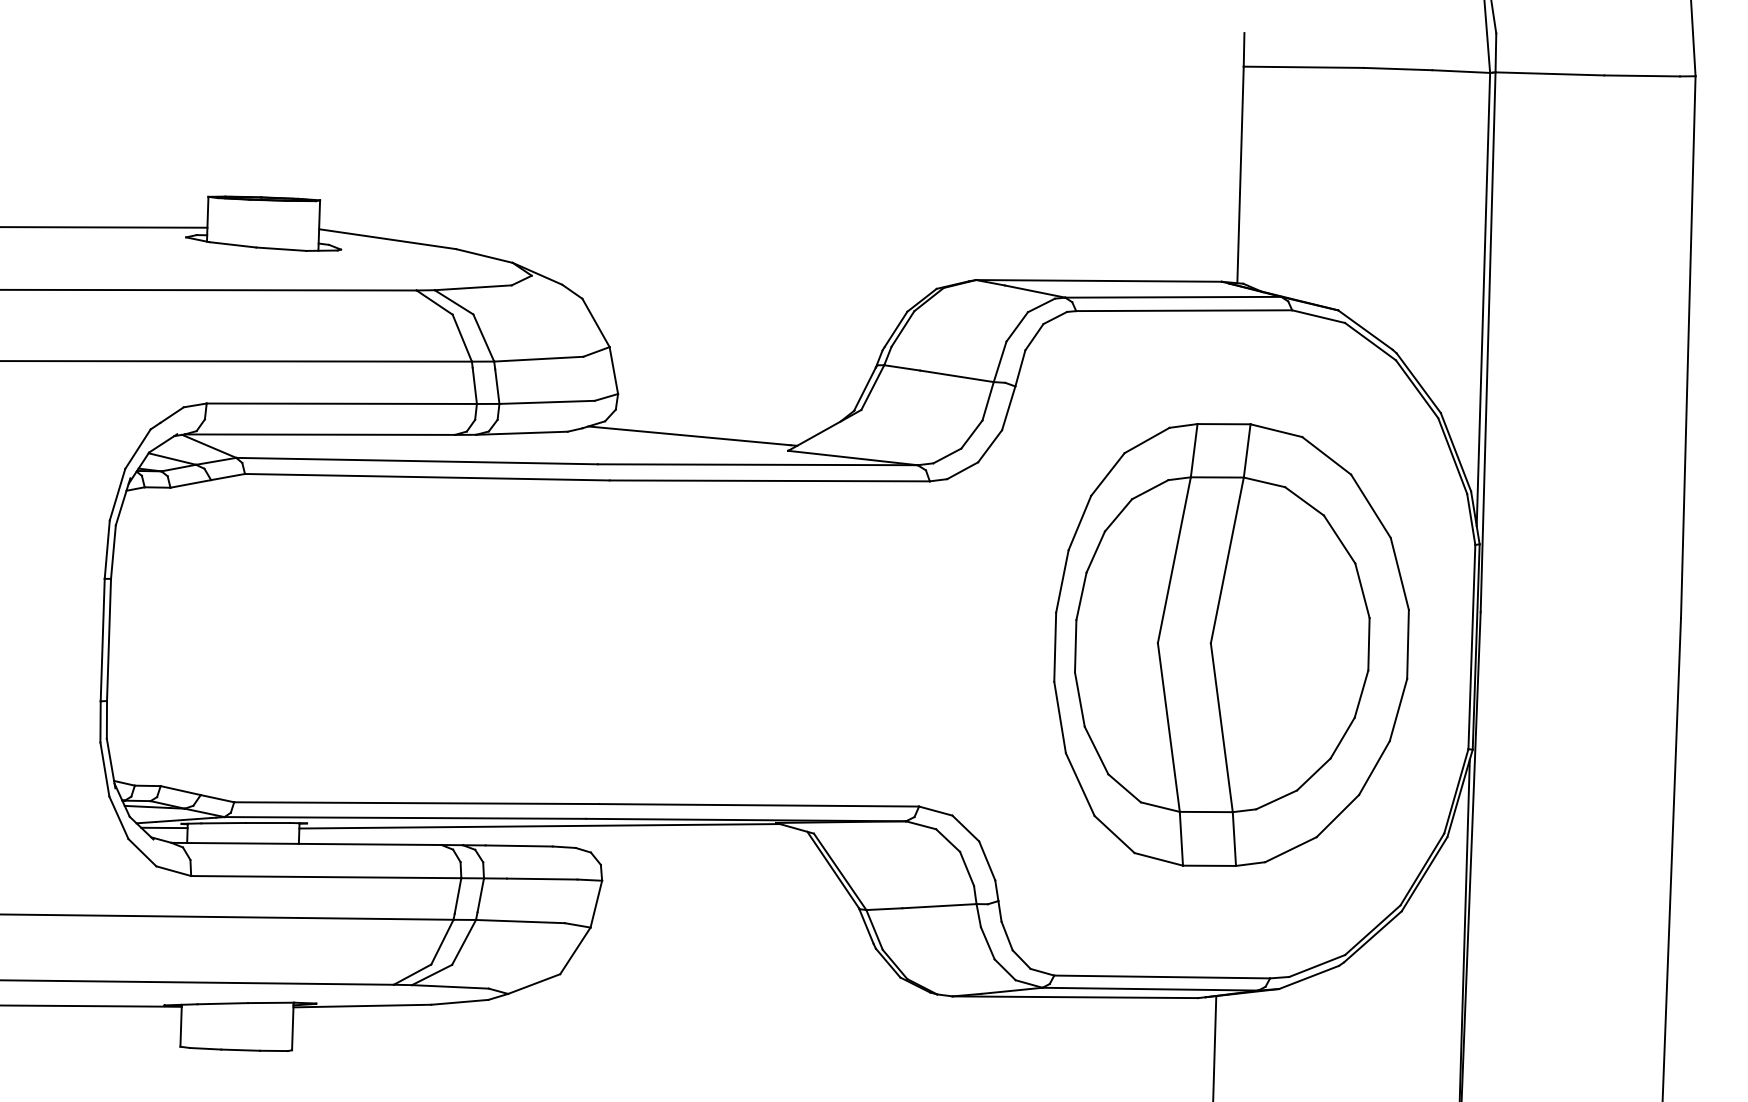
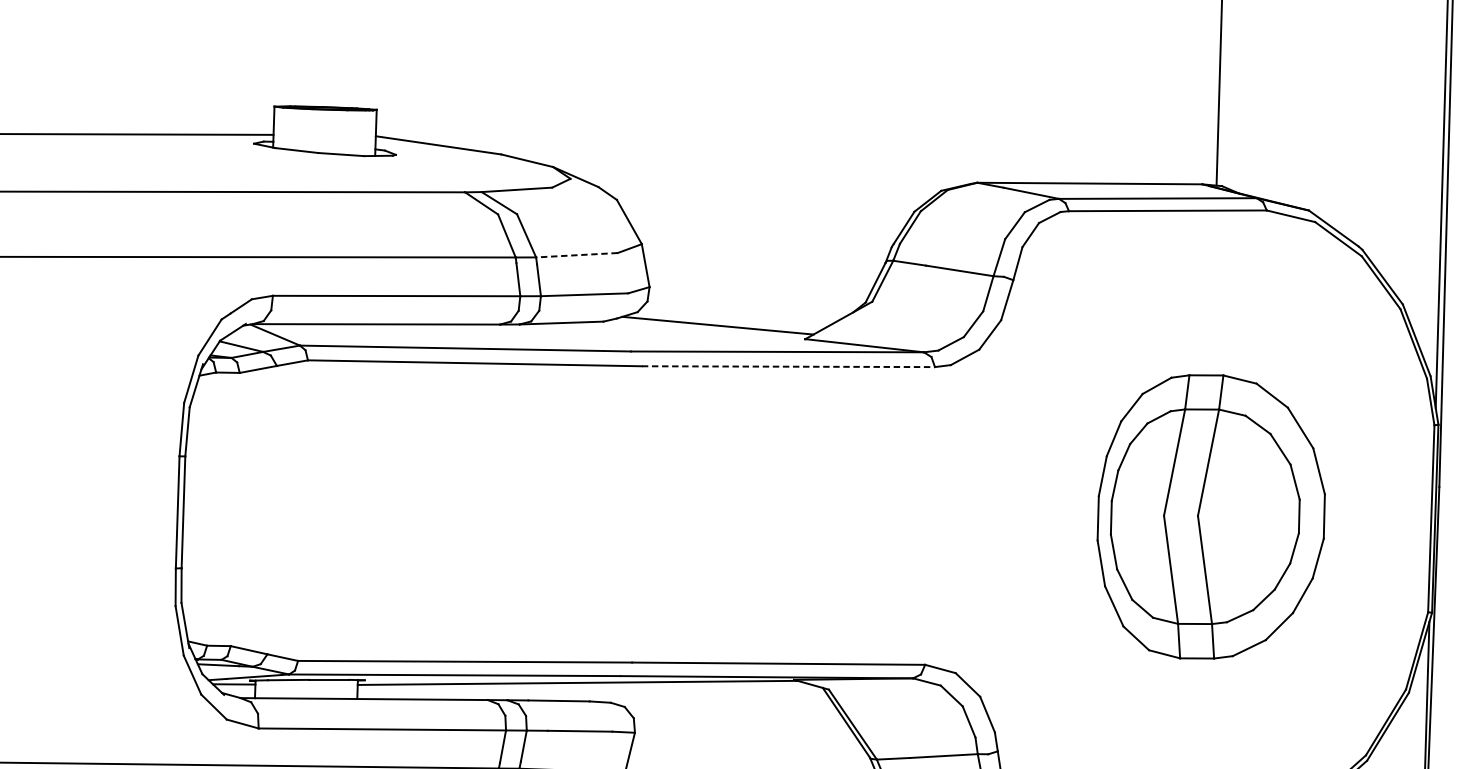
line: (538, 359) -> (576, 255), solid -> dashed
line: (770, 480) -> (789, 366), solid -> dashed
part: (1231, 644) -> (1211, 516), size x0.7

